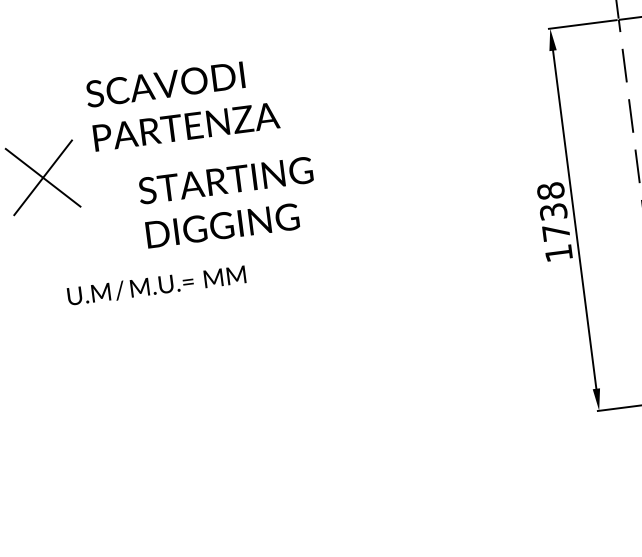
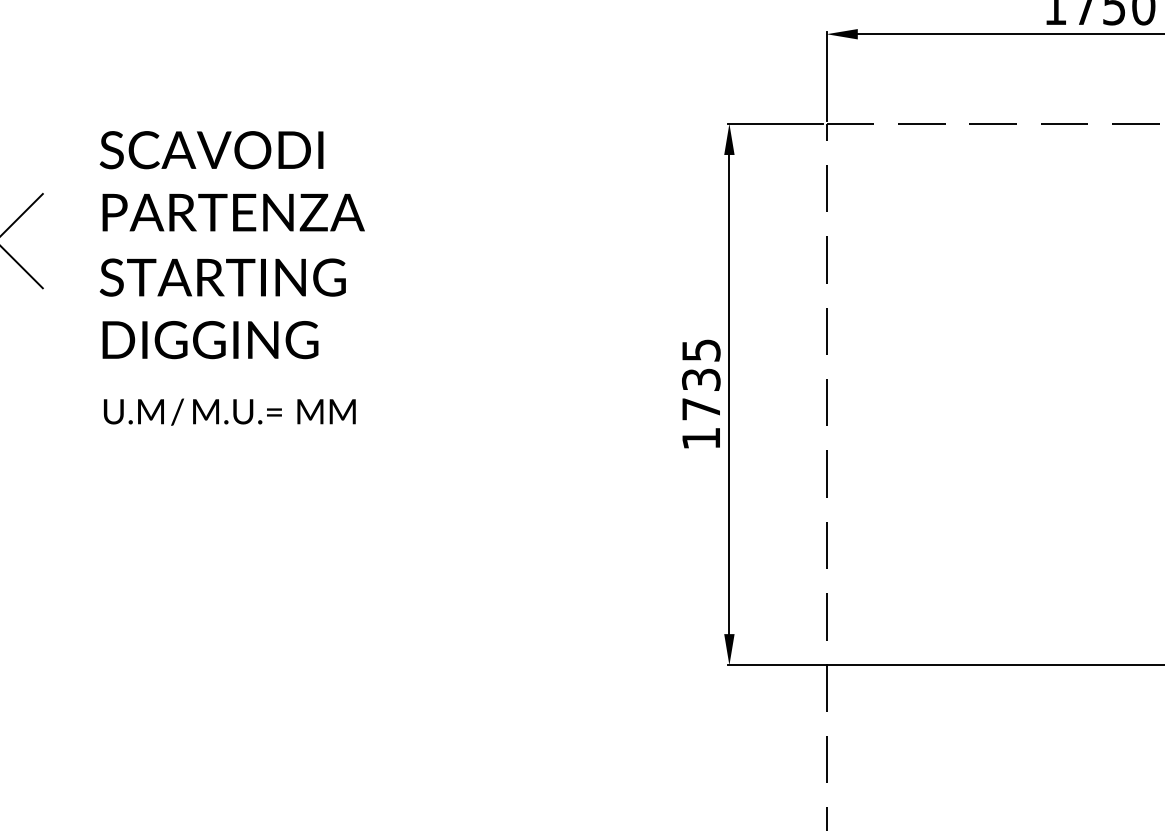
text: (182, 105) -> (231, 181), moved
text: (550, 190) -> (701, 349), 1738 -> 1735
text: (228, 202) -> (222, 308), moved
text: (156, 285) -> (229, 411), moved

